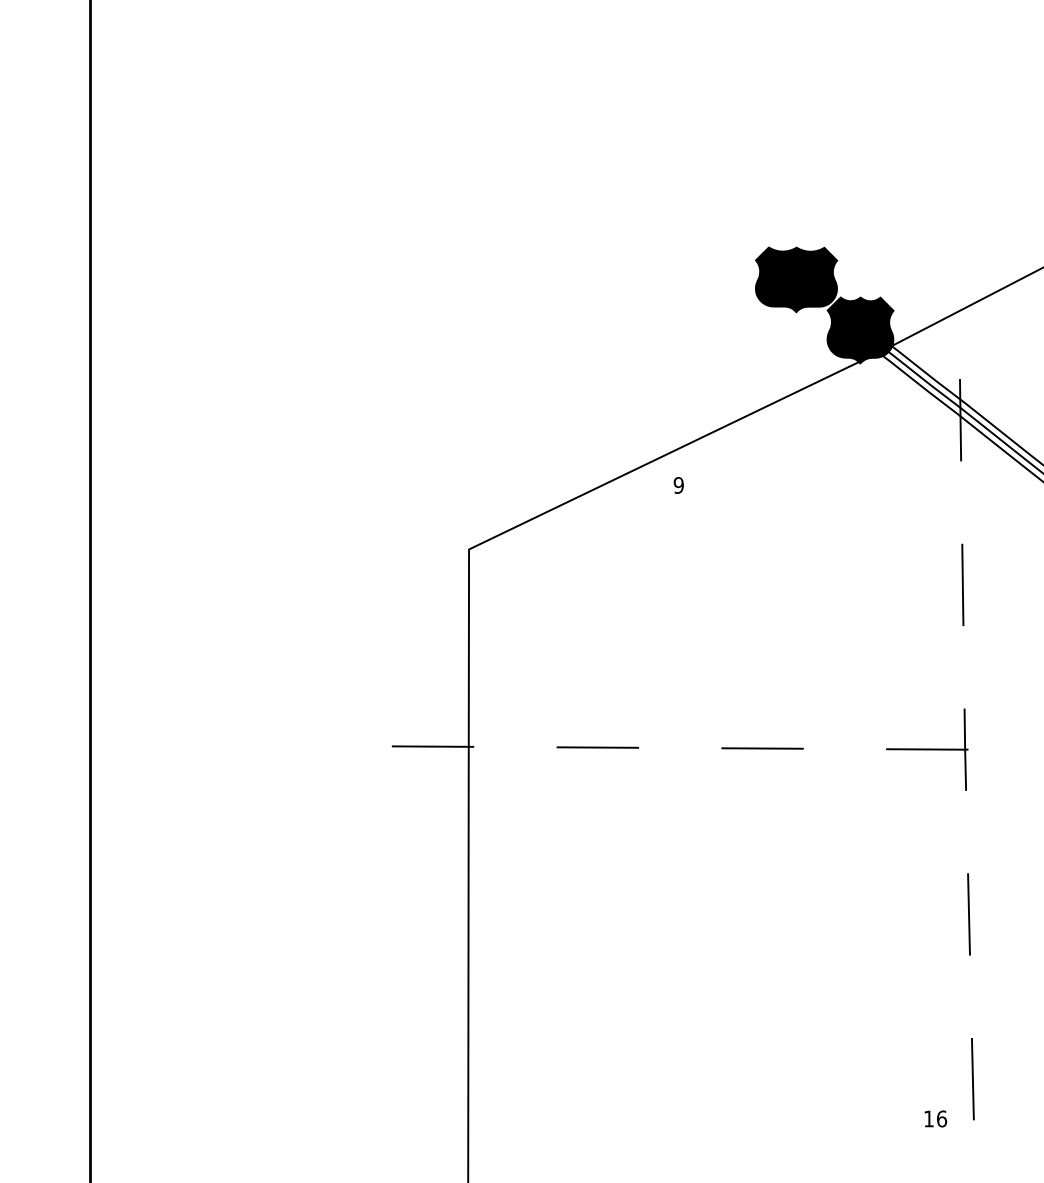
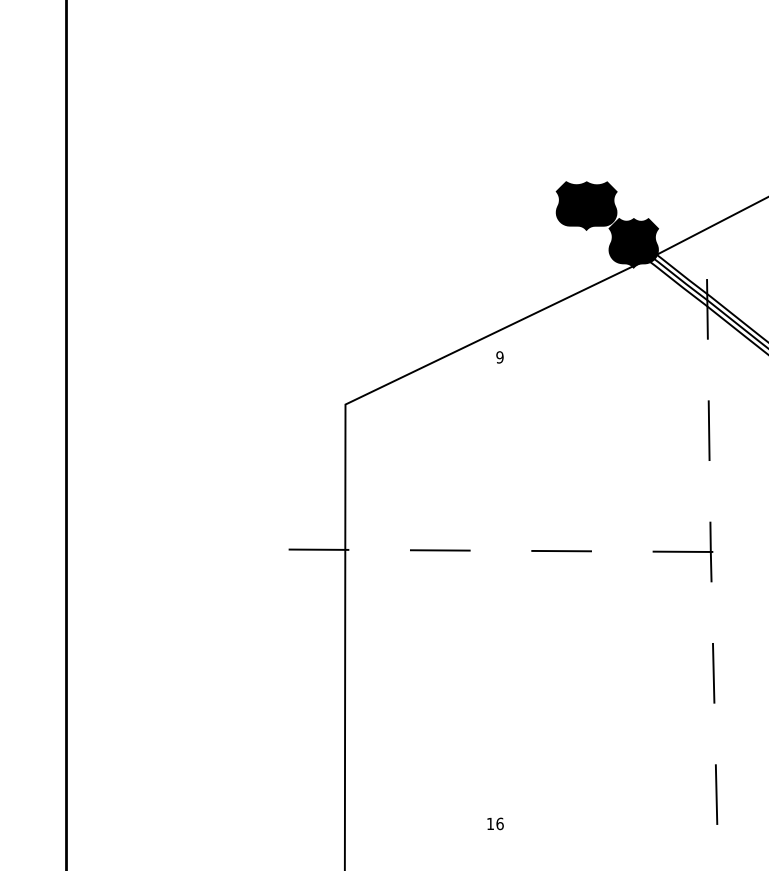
text: (935, 1118) -> (495, 823), moved

